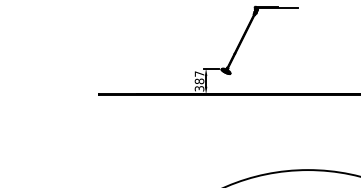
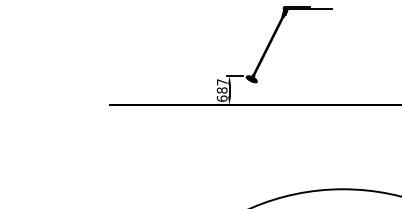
text: (199, 88) -> (222, 98), 387 -> 687

